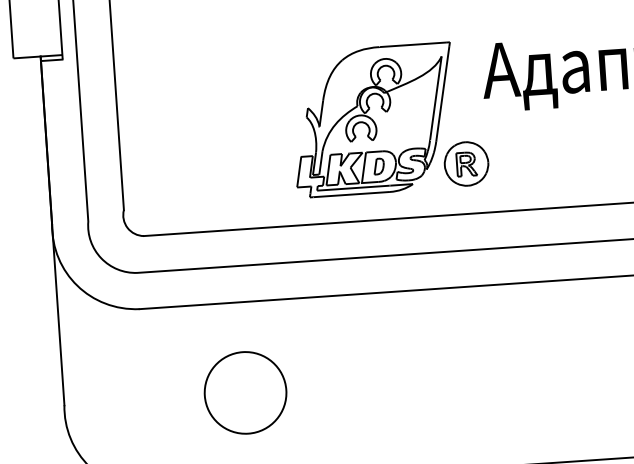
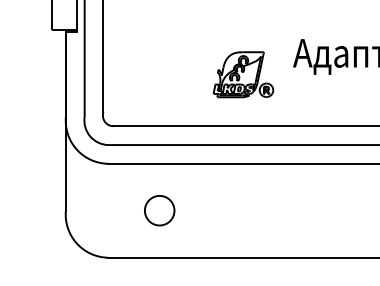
part: (389, 118) -> (243, 74), size x0.6
circle: (245, 392) -> (159, 210), size x0.7

